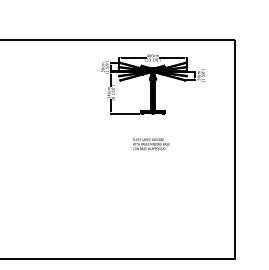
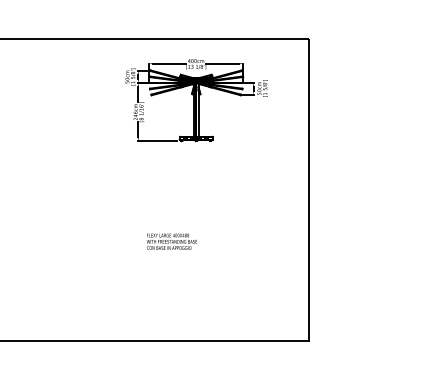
text: (150, 144) -> (171, 241), moved

